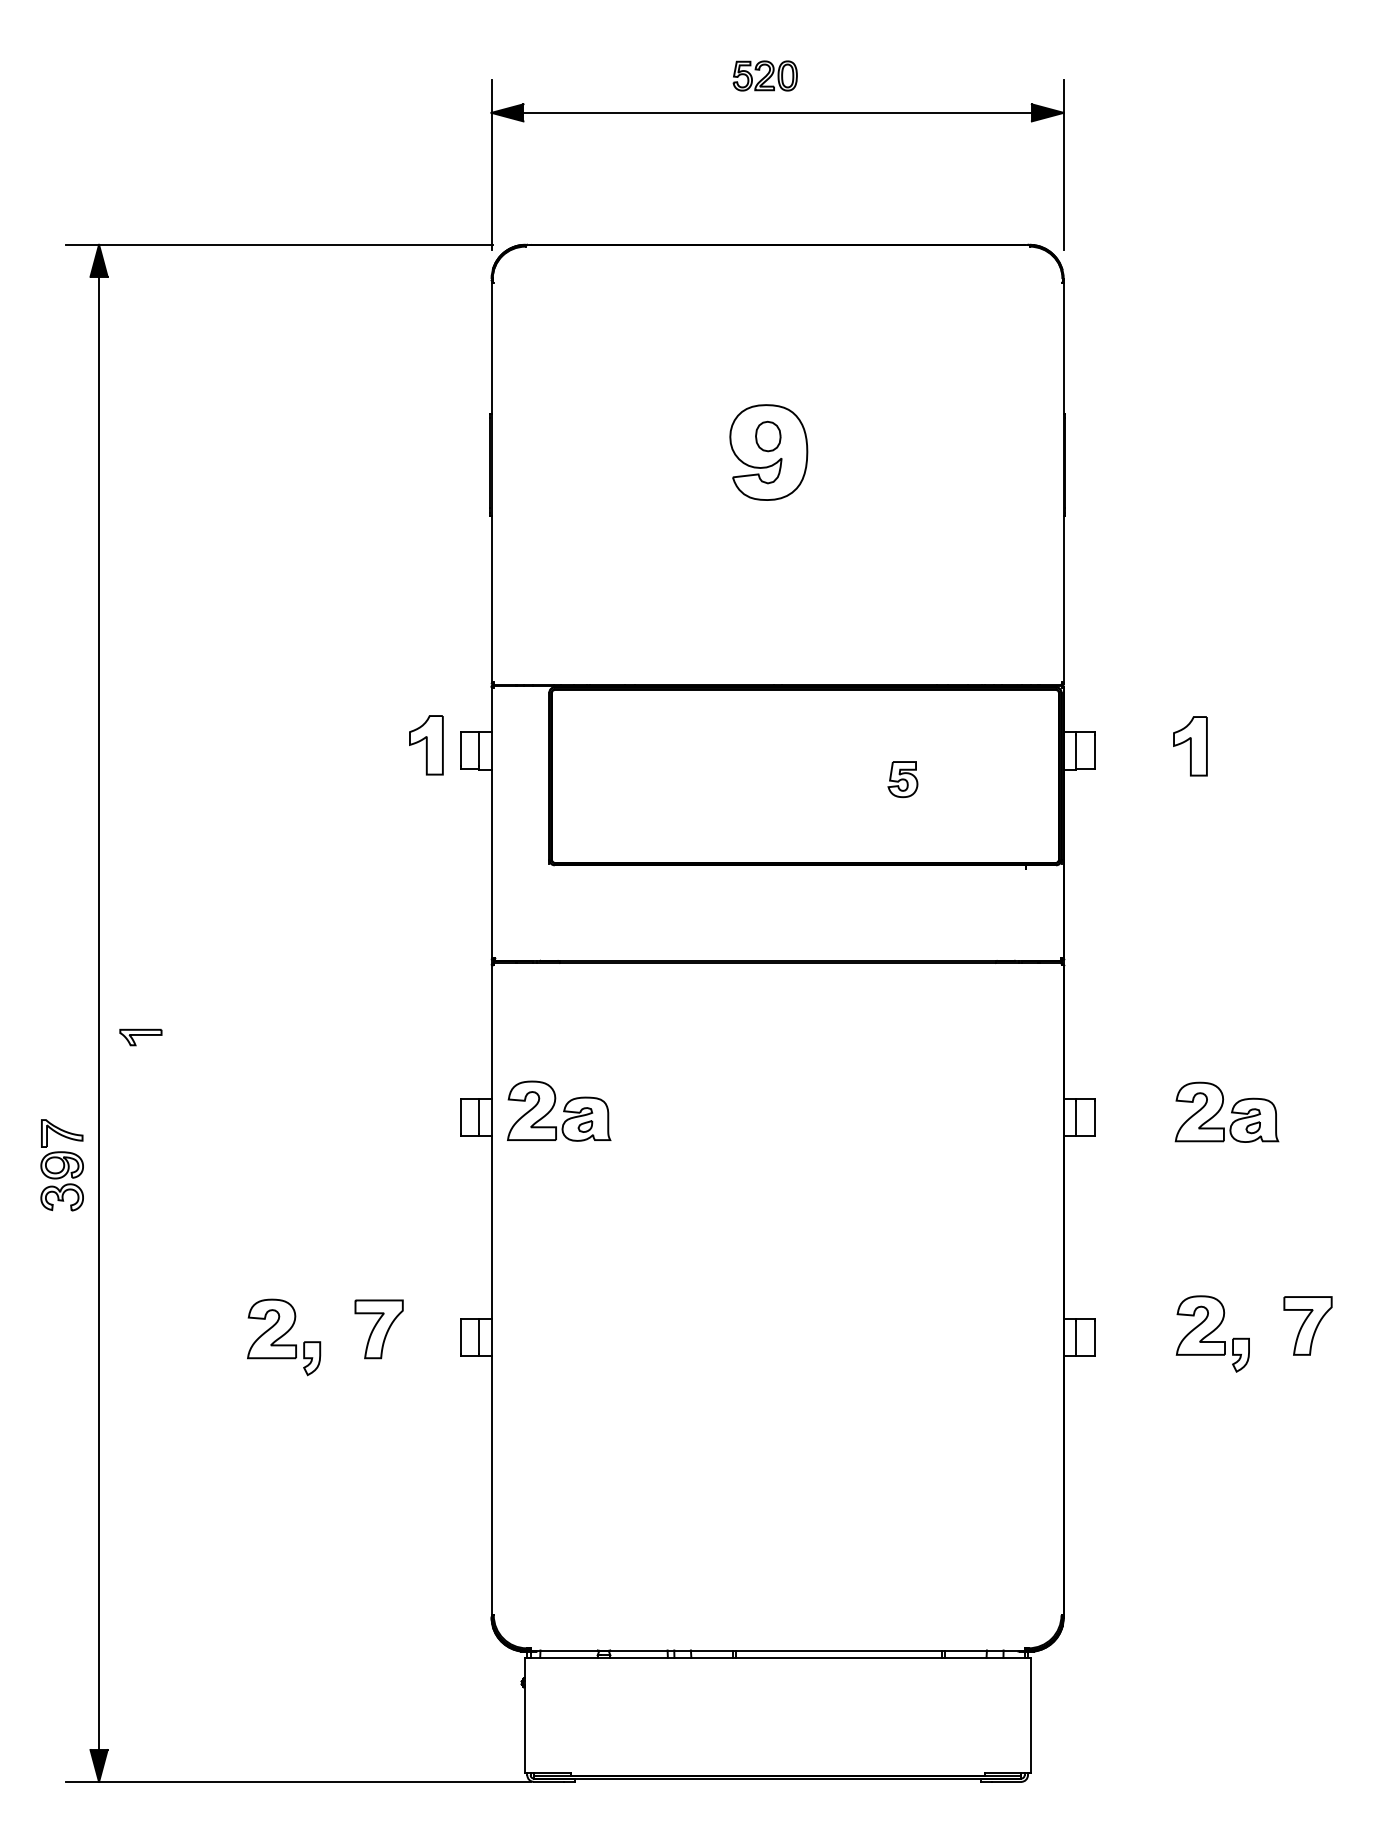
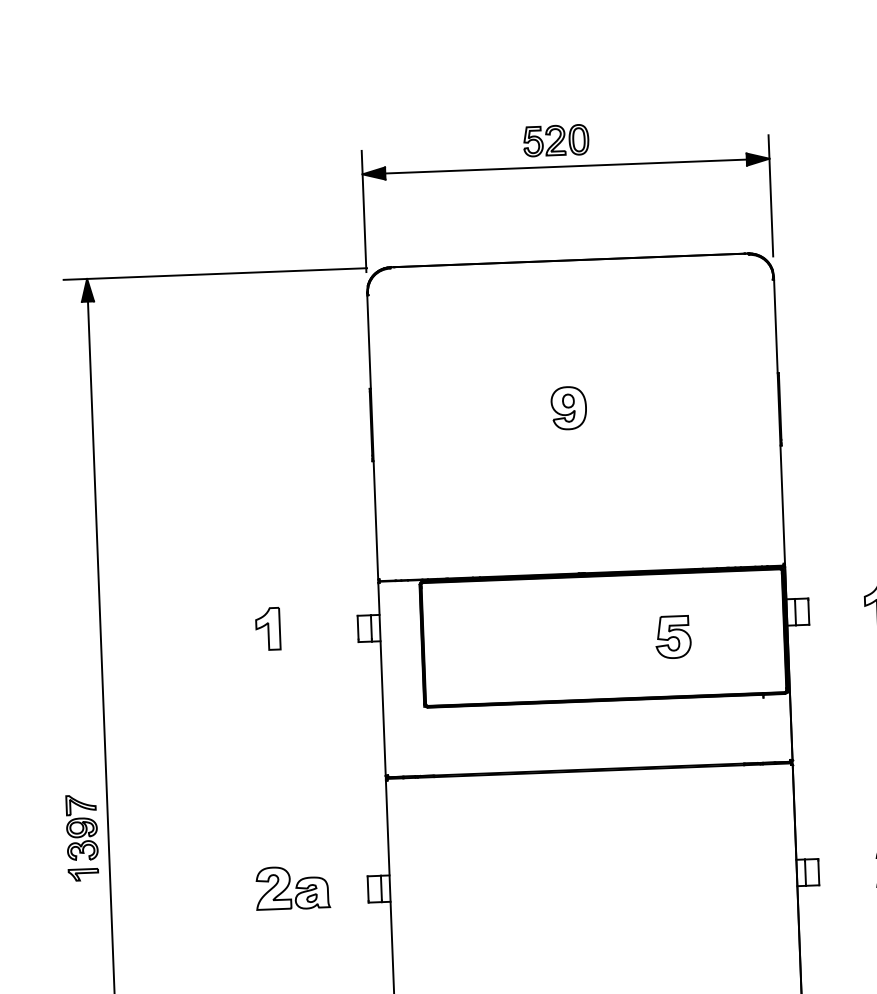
part: (765, 75) -> (556, 140), size x1.43
part: (768, 451) -> (568, 407), size x0.62
part: (426, 745) -> (268, 629), moved
part: (902, 779) -> (673, 637), size x1.67
part: (140, 1037) -> (83, 874), moved
part: (559, 1110) -> (293, 887), moved
part: (61, 1165) -> (81, 827), moved

